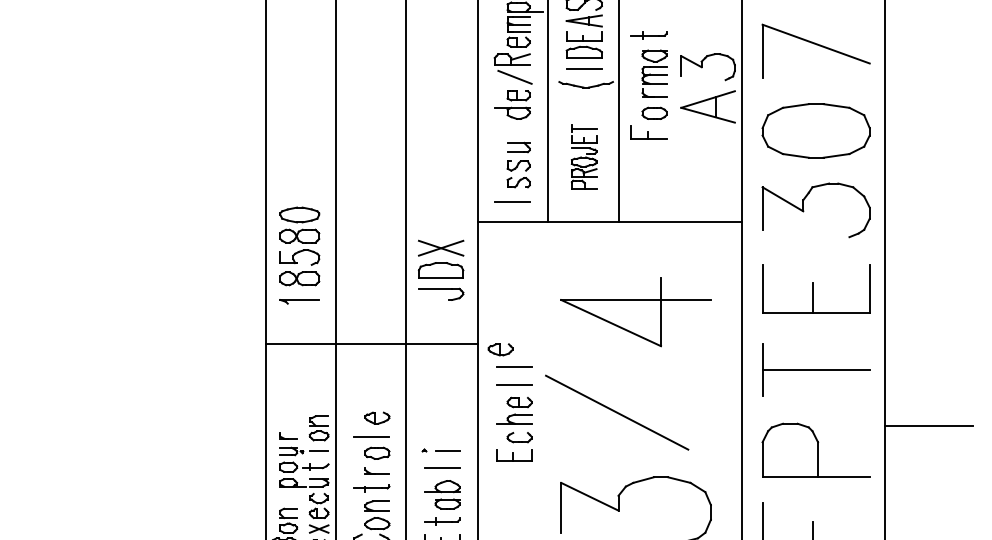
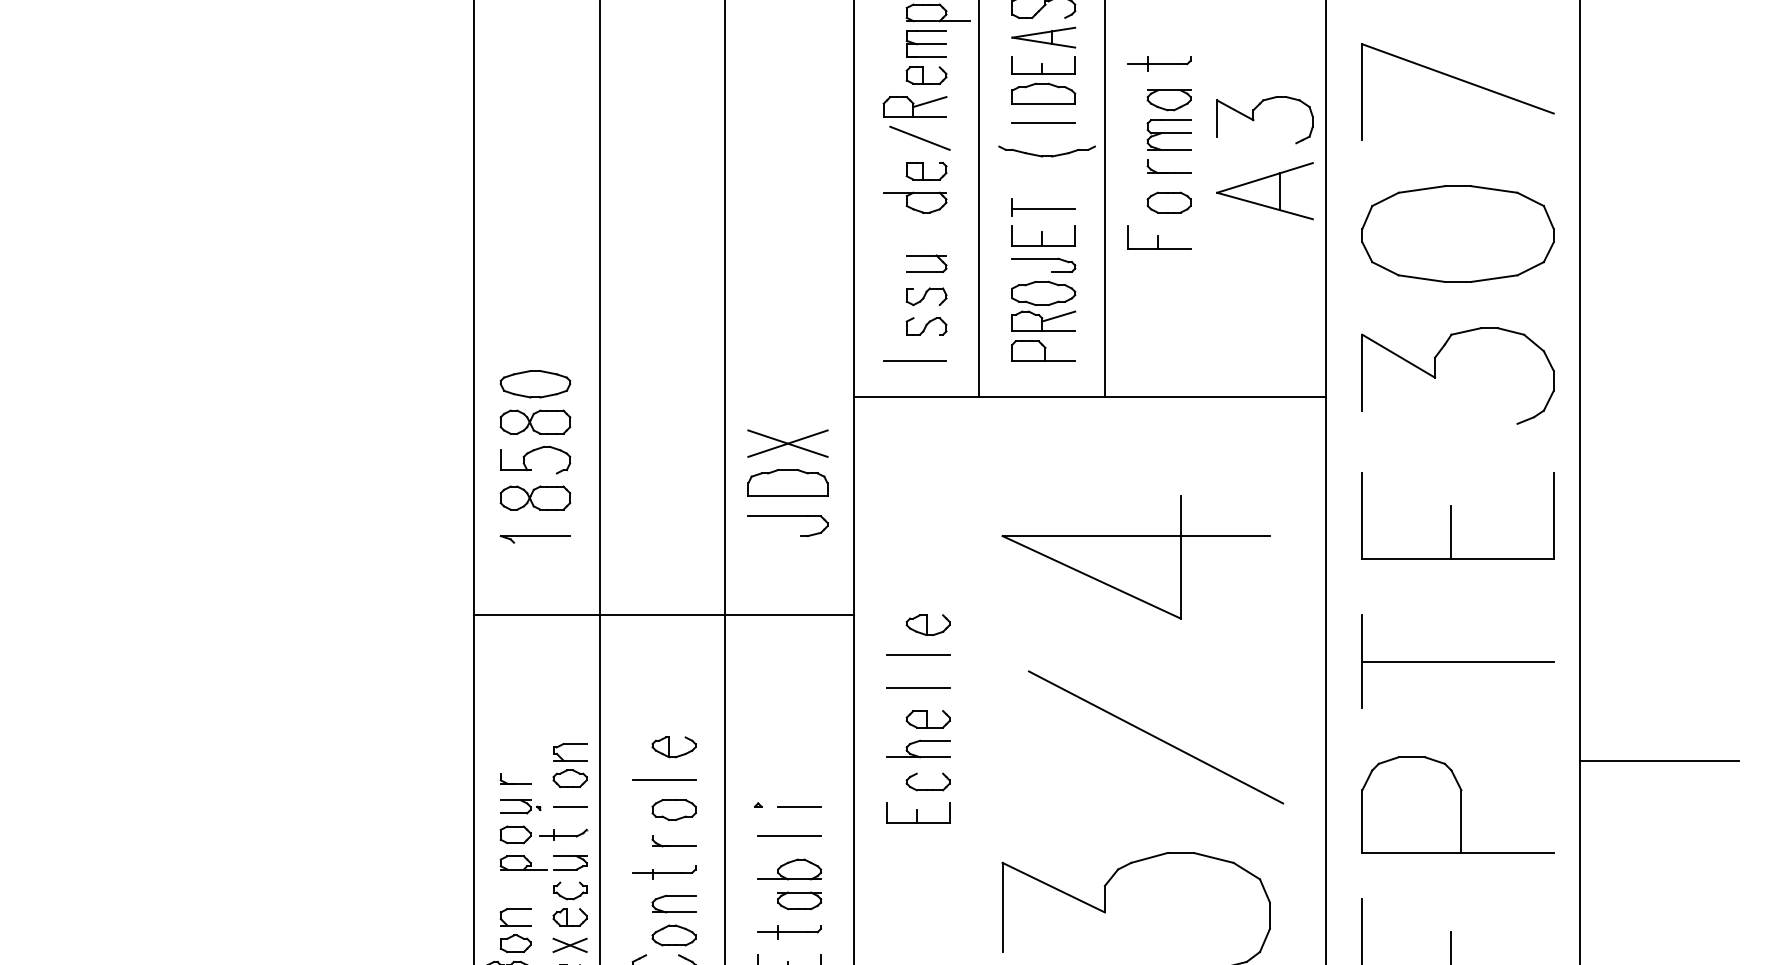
part: (583, 156) -> (1042, 279), size x1.43
part: (500, 349) -> (927, 624), moved
line: (617, 412) -> (1156, 737), moved

